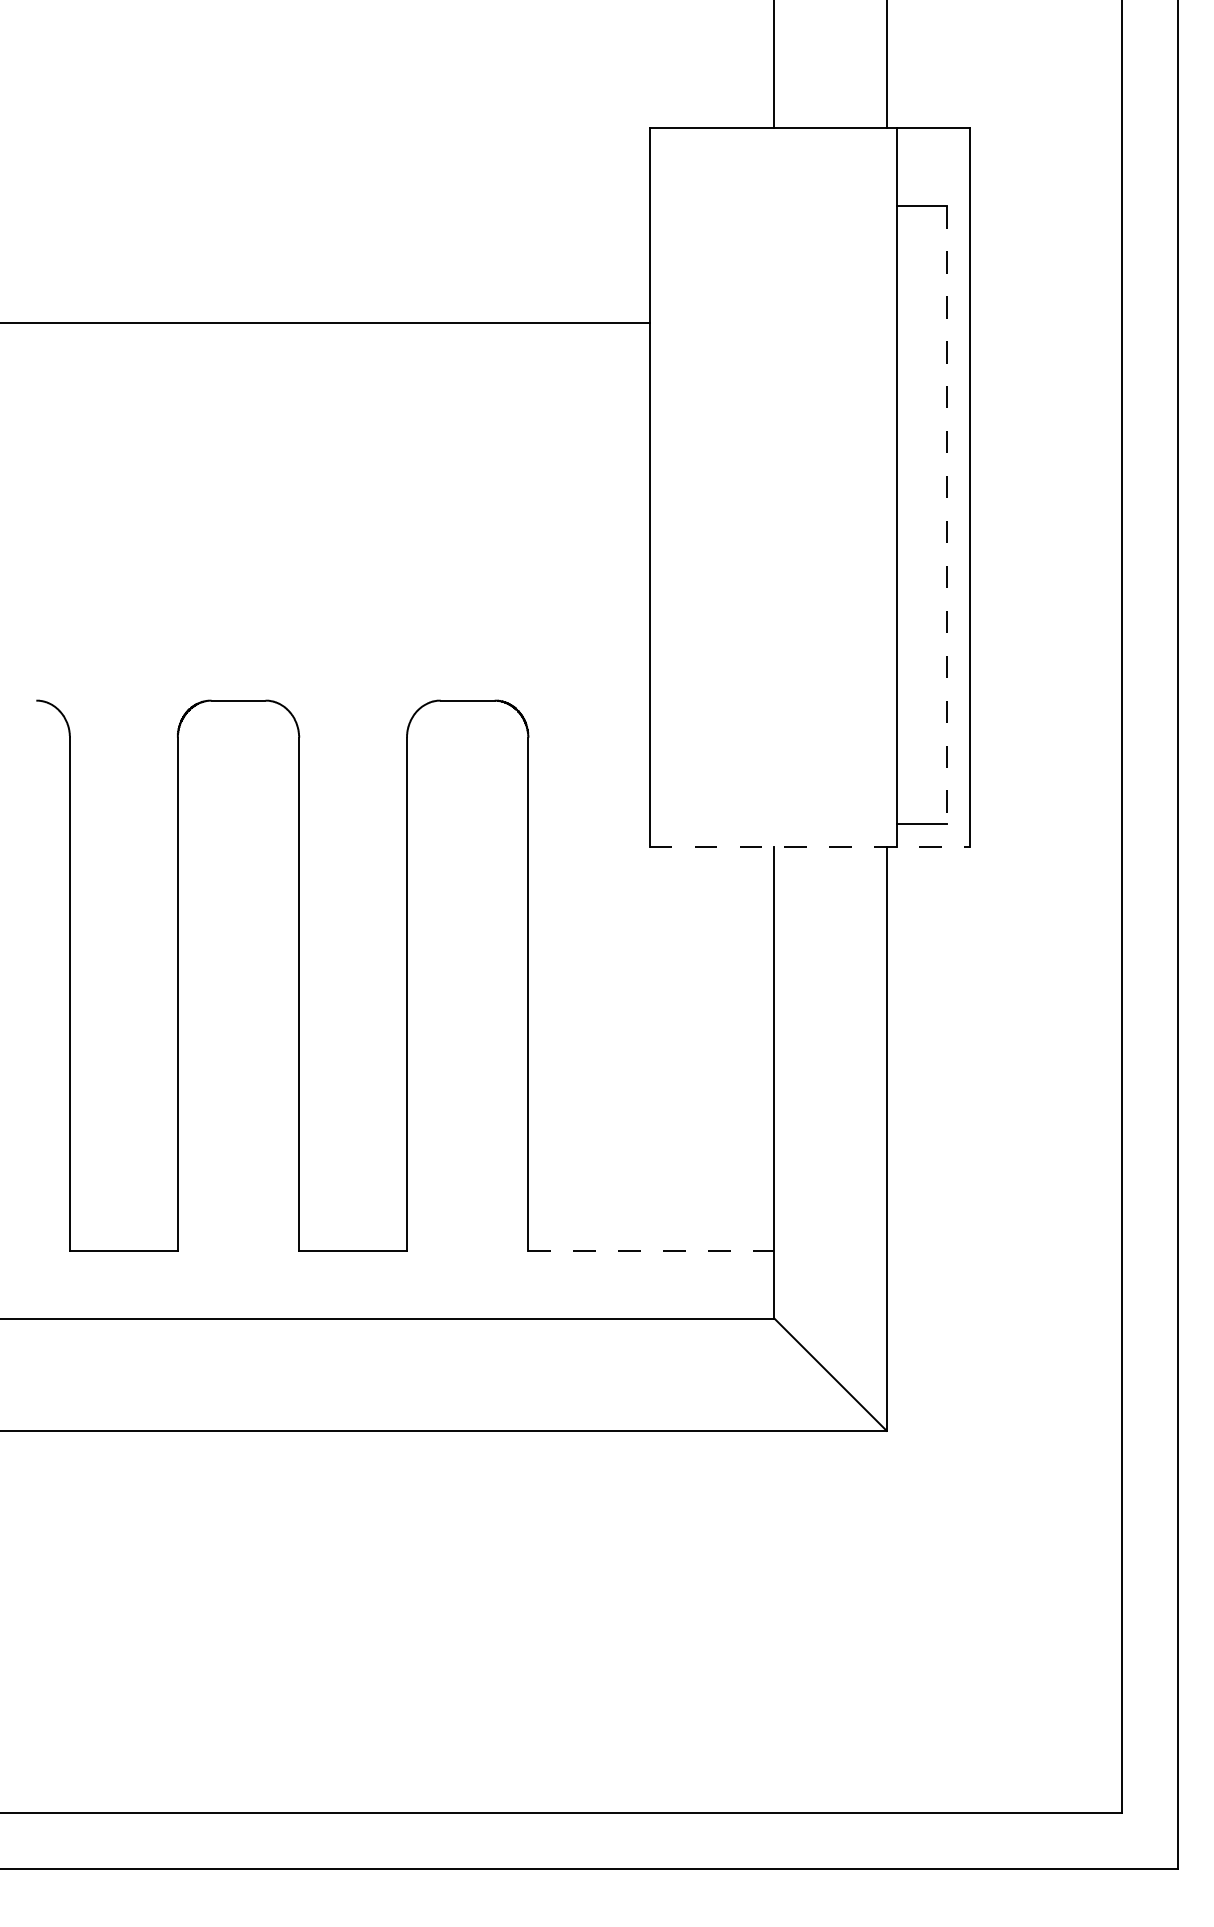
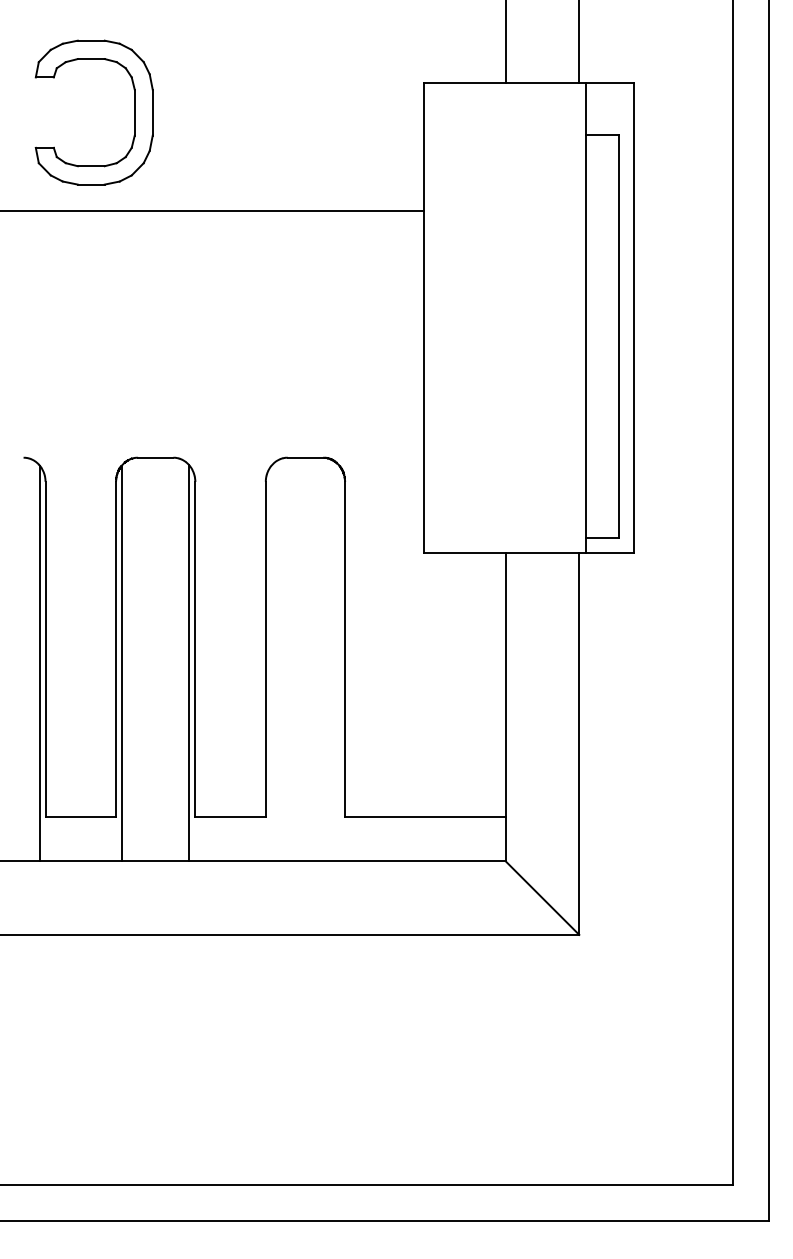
part: (206, 172) -> (134, 112), added
line: (946, 515) -> (618, 336), dashed -> solid
line: (810, 847) -> (529, 553), dashed -> solid
line: (60, 1015) -> (39, 663), added
line: (186, 1015) -> (121, 663), added
line: (290, 1015) -> (189, 663), added
line: (651, 1251) -> (425, 817), dashed -> solid

